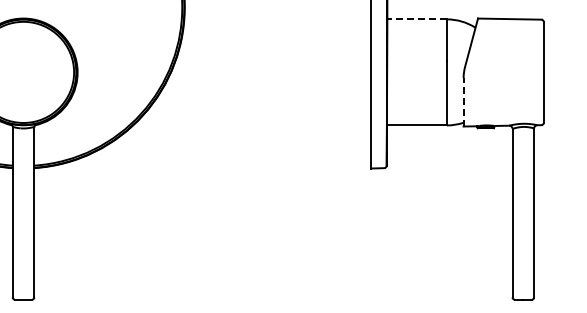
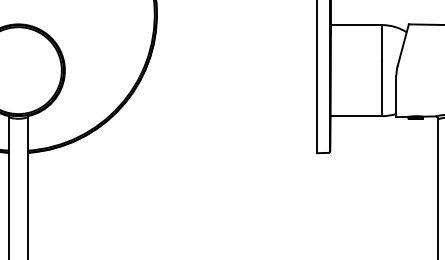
line: (417, 19) -> (356, 25), dashed -> solid
line: (463, 101) -> (396, 95), dashed -> solid

